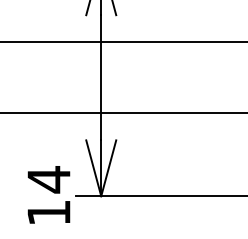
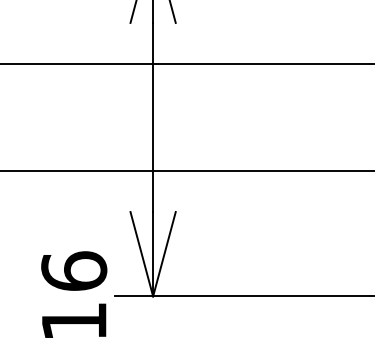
text: (48, 179) -> (73, 271), 14 -> 16

